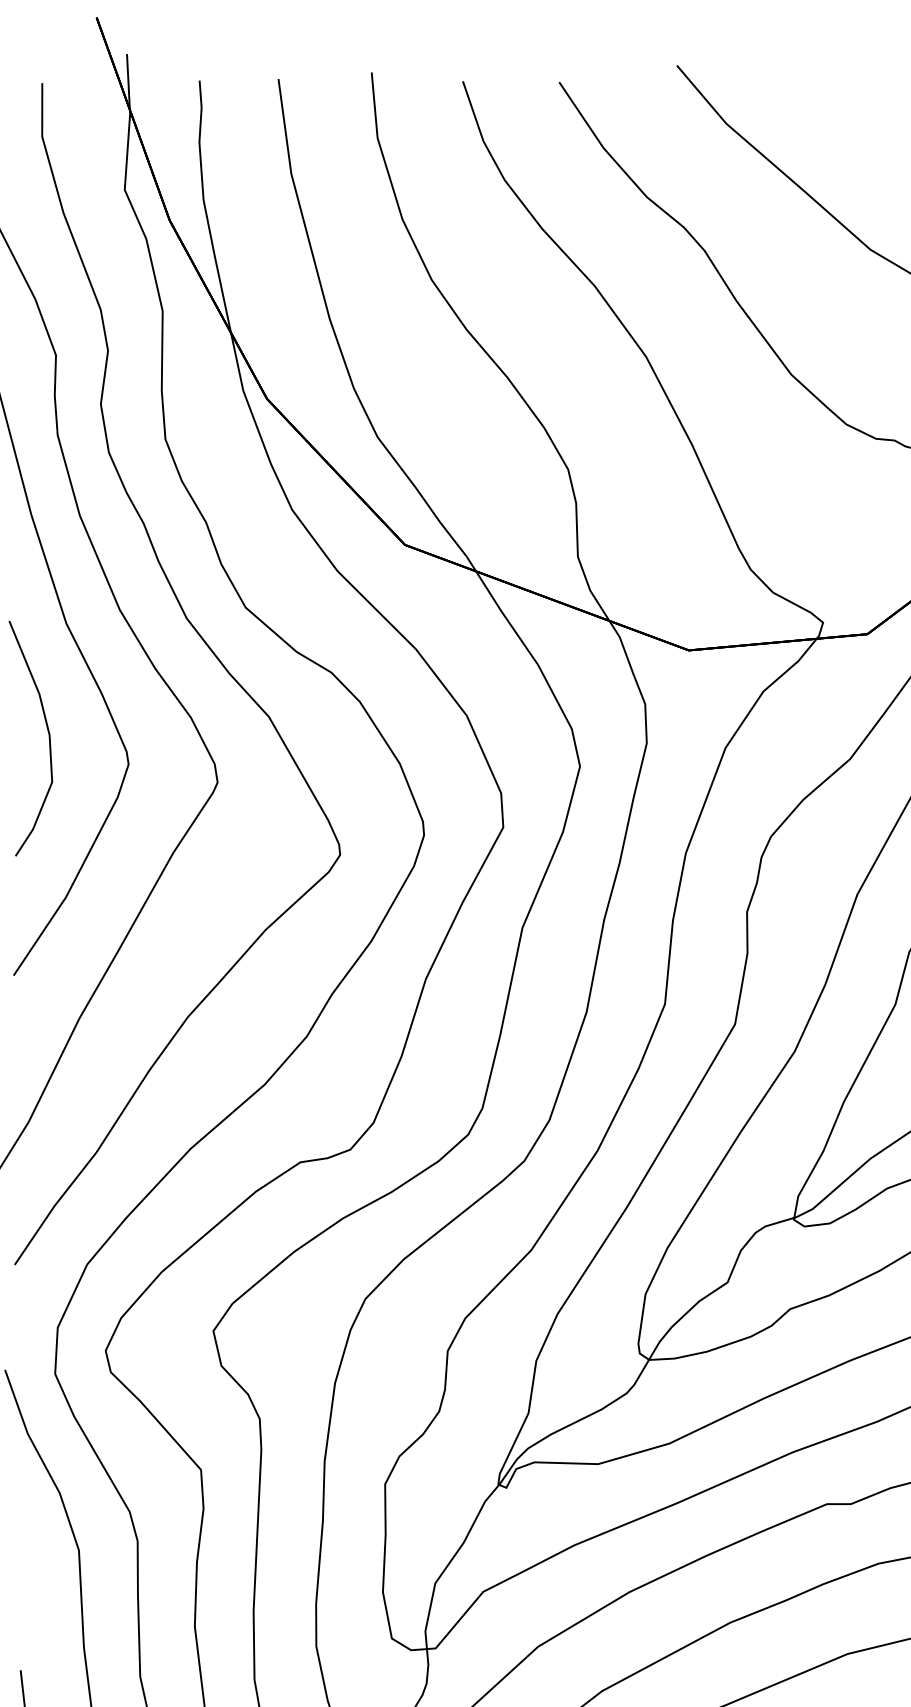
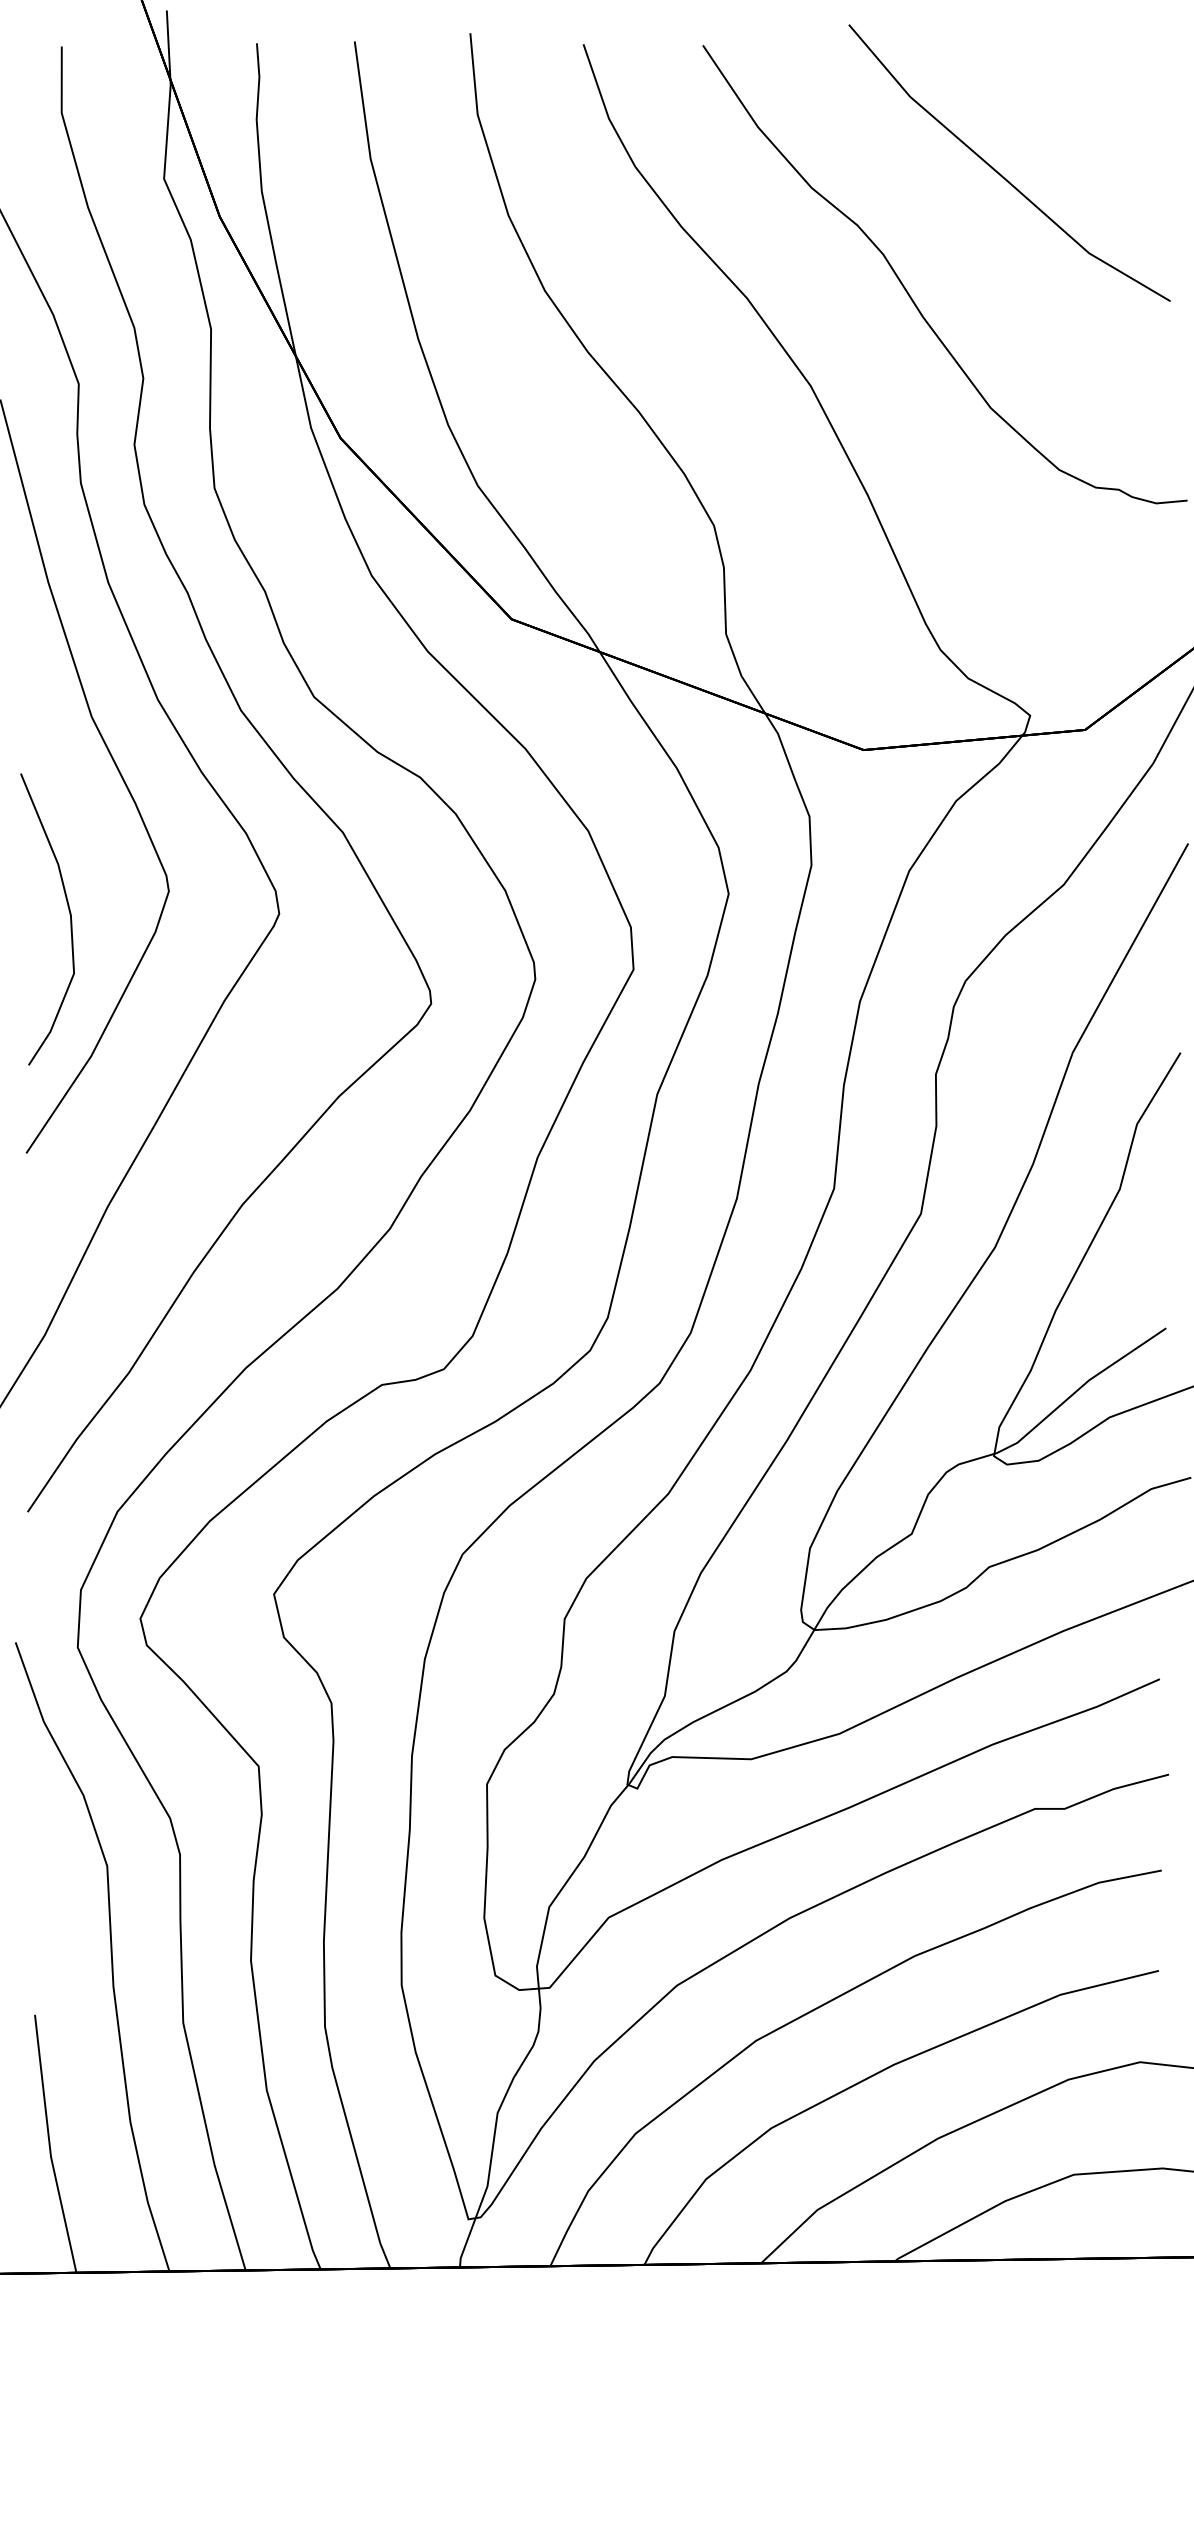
curve: (48, 734) -> (69, 914), moved

